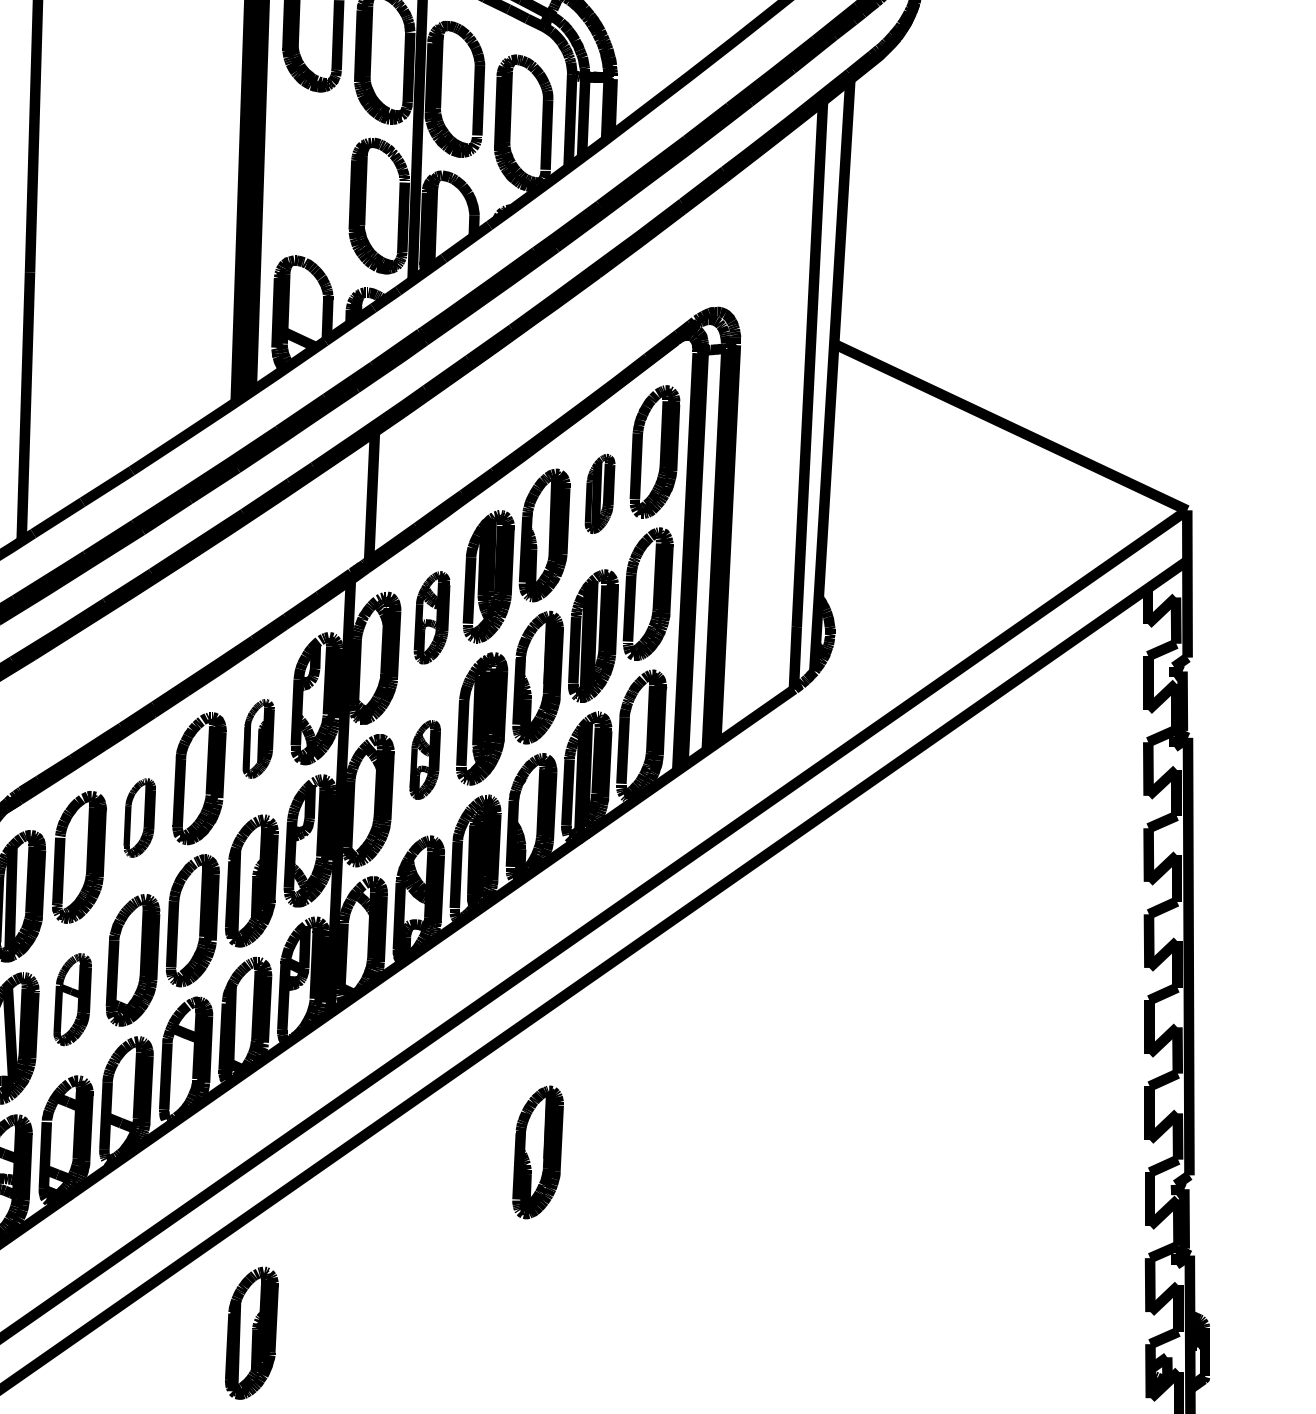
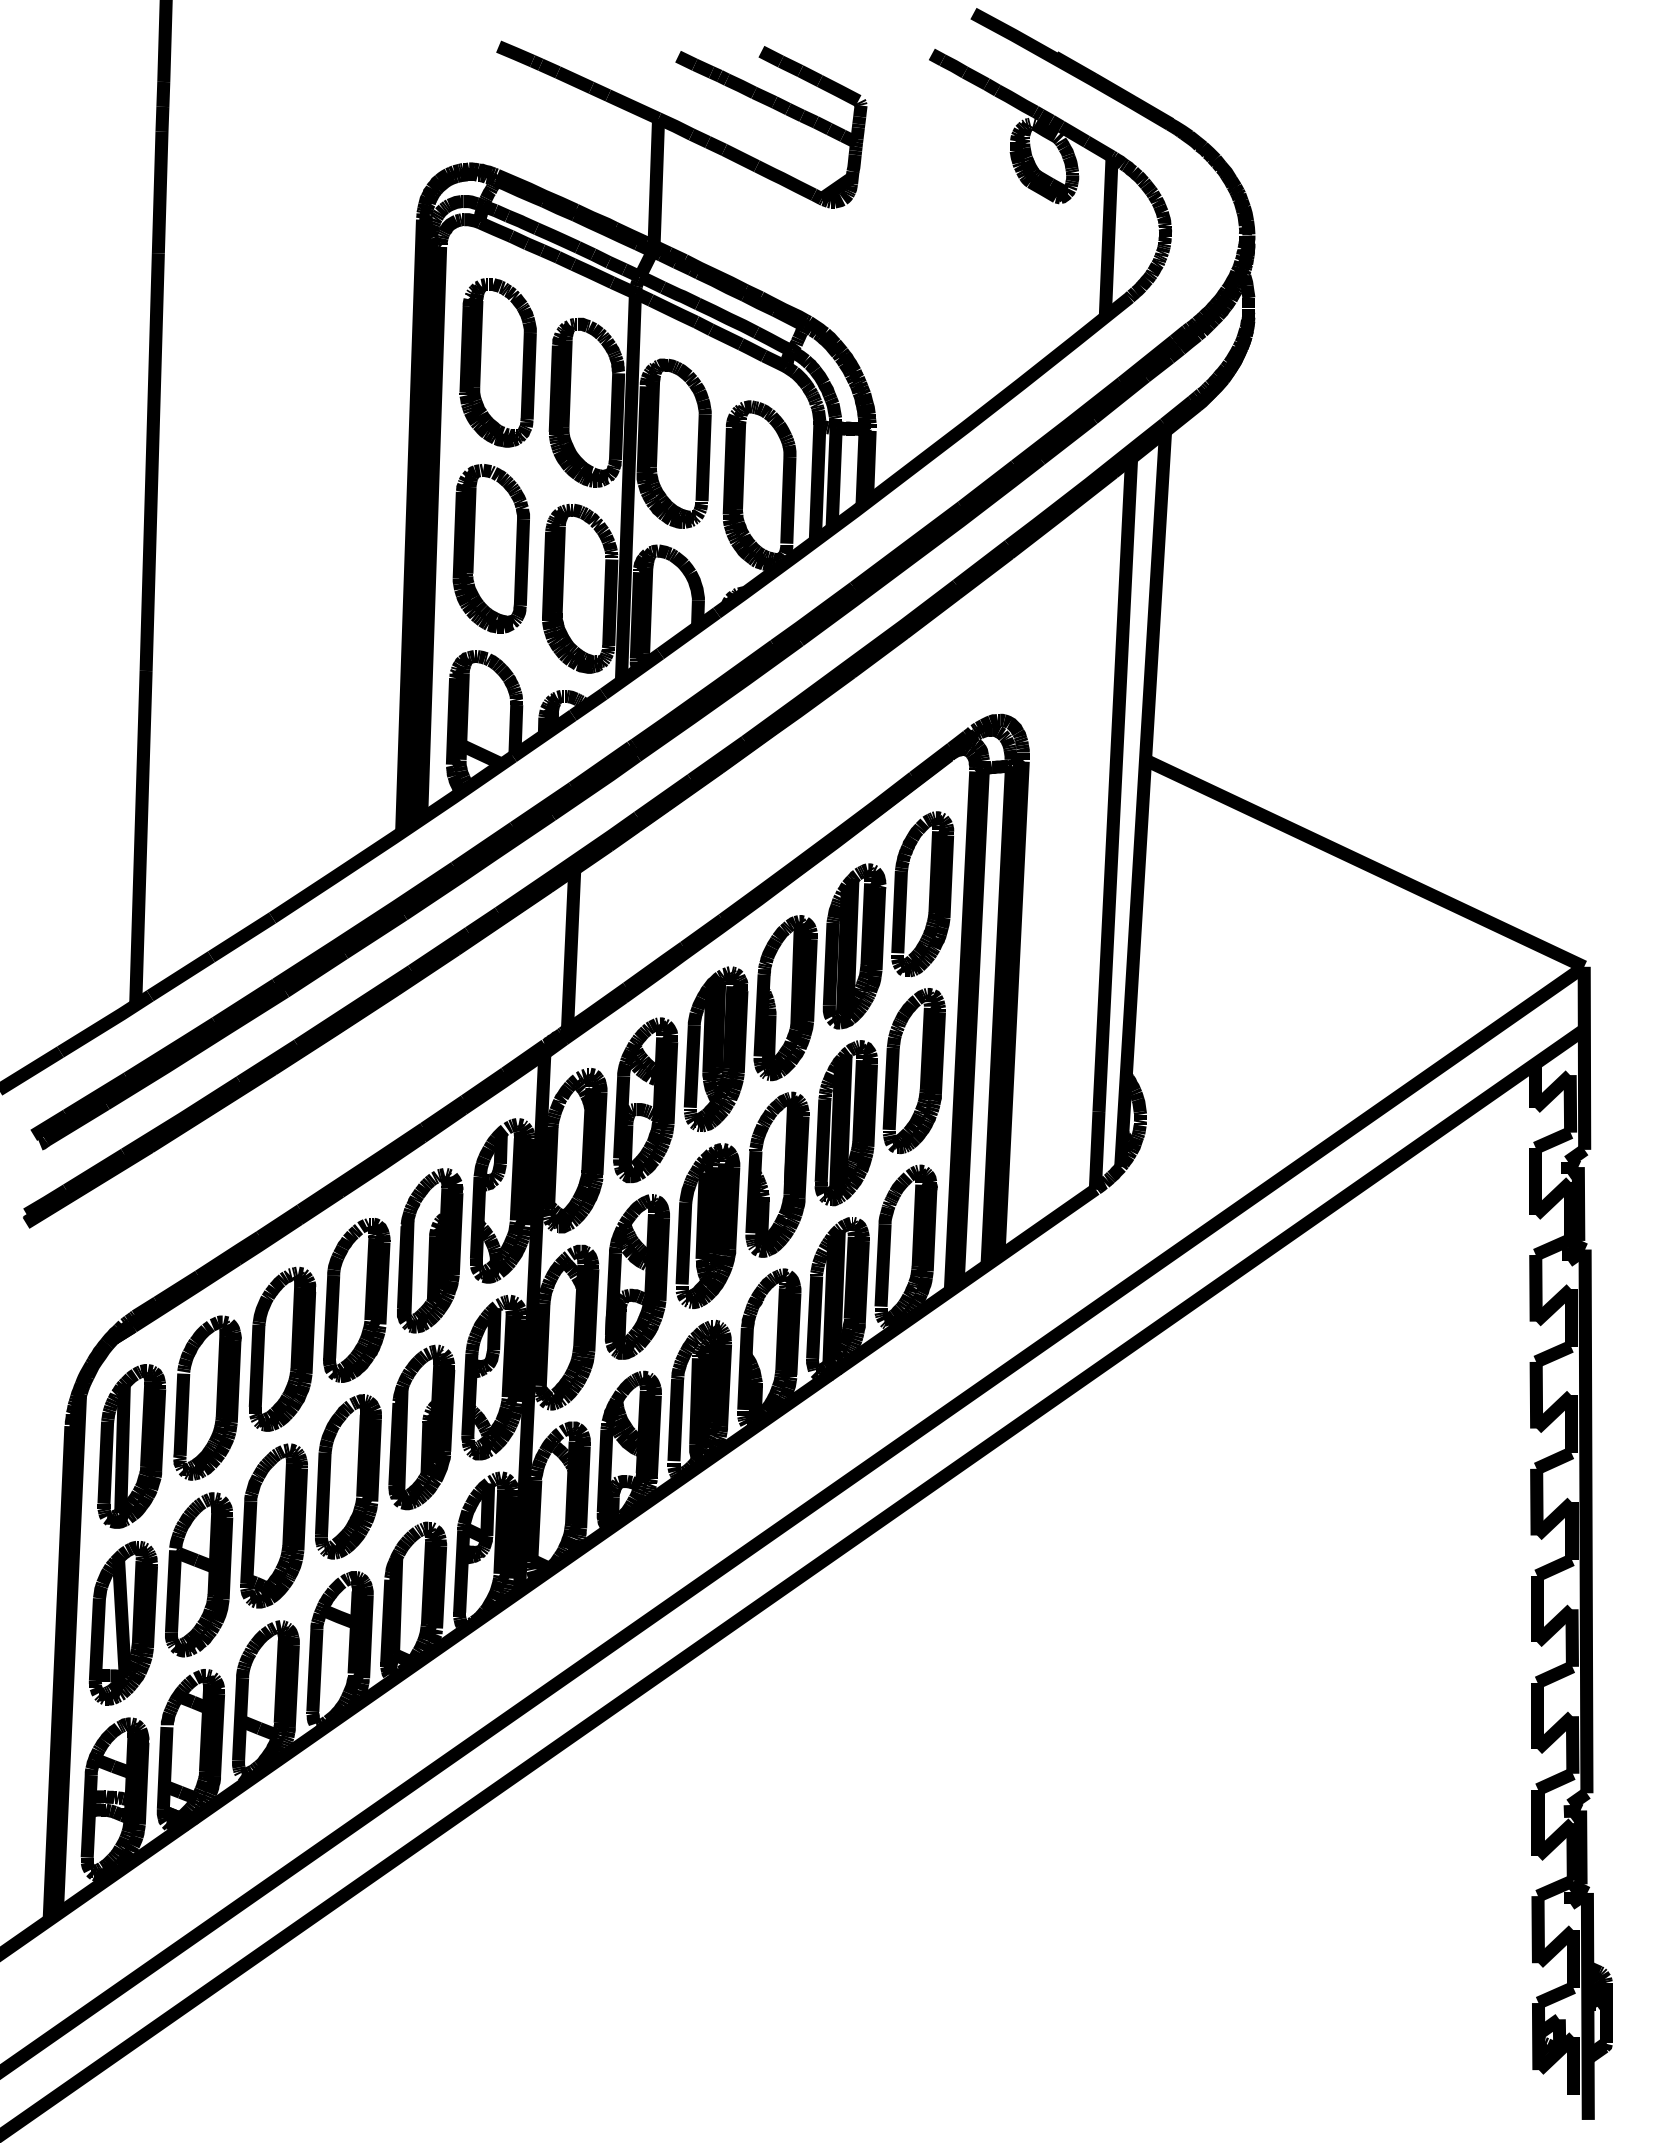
part: (307, 173) -> (490, 548), added
part: (600, 493) -> (854, 946), size x1.67
part: (431, 617) -> (645, 1100), size x1.43
part: (258, 738) -> (430, 1250), size x1.67
part: (424, 759) -> (636, 1276), size x1.67
part: (139, 817) -> (282, 1348), size x1.67
part: (72, 999) -> (199, 1574), size x1.43
part: (538, 1152) -> (777, 1764), removed
part: (251, 1333) -> (421, 1989), removed

